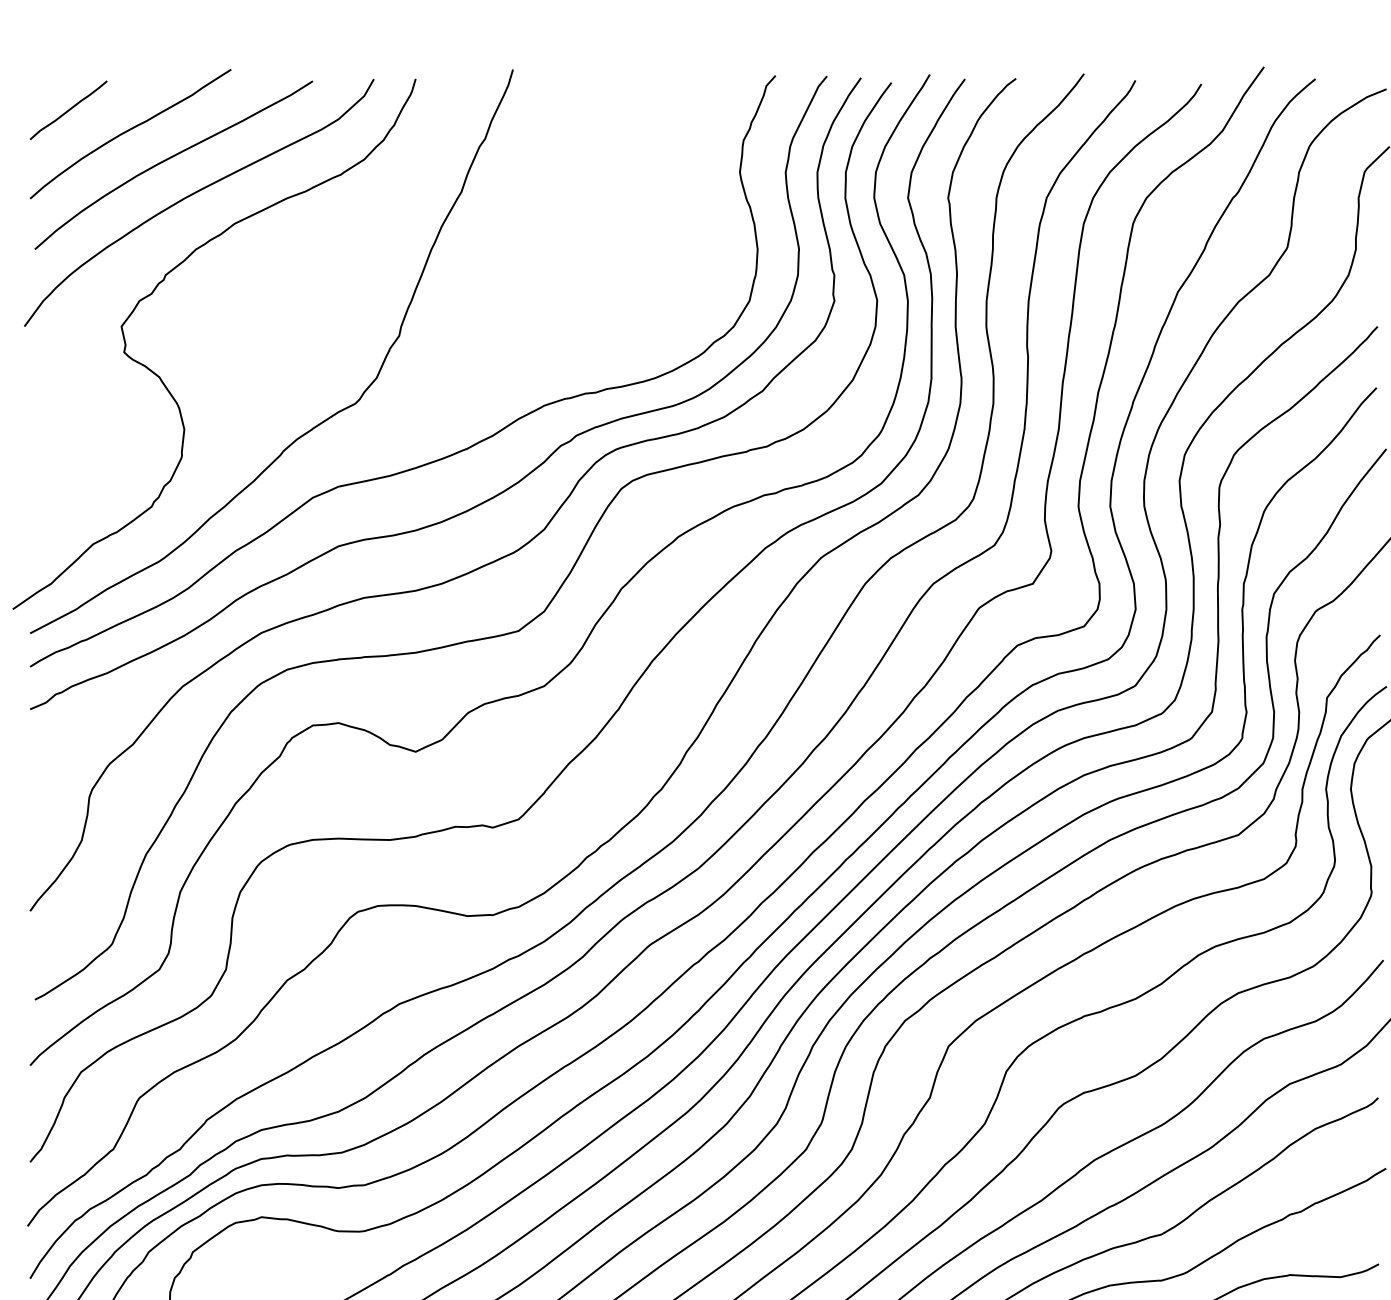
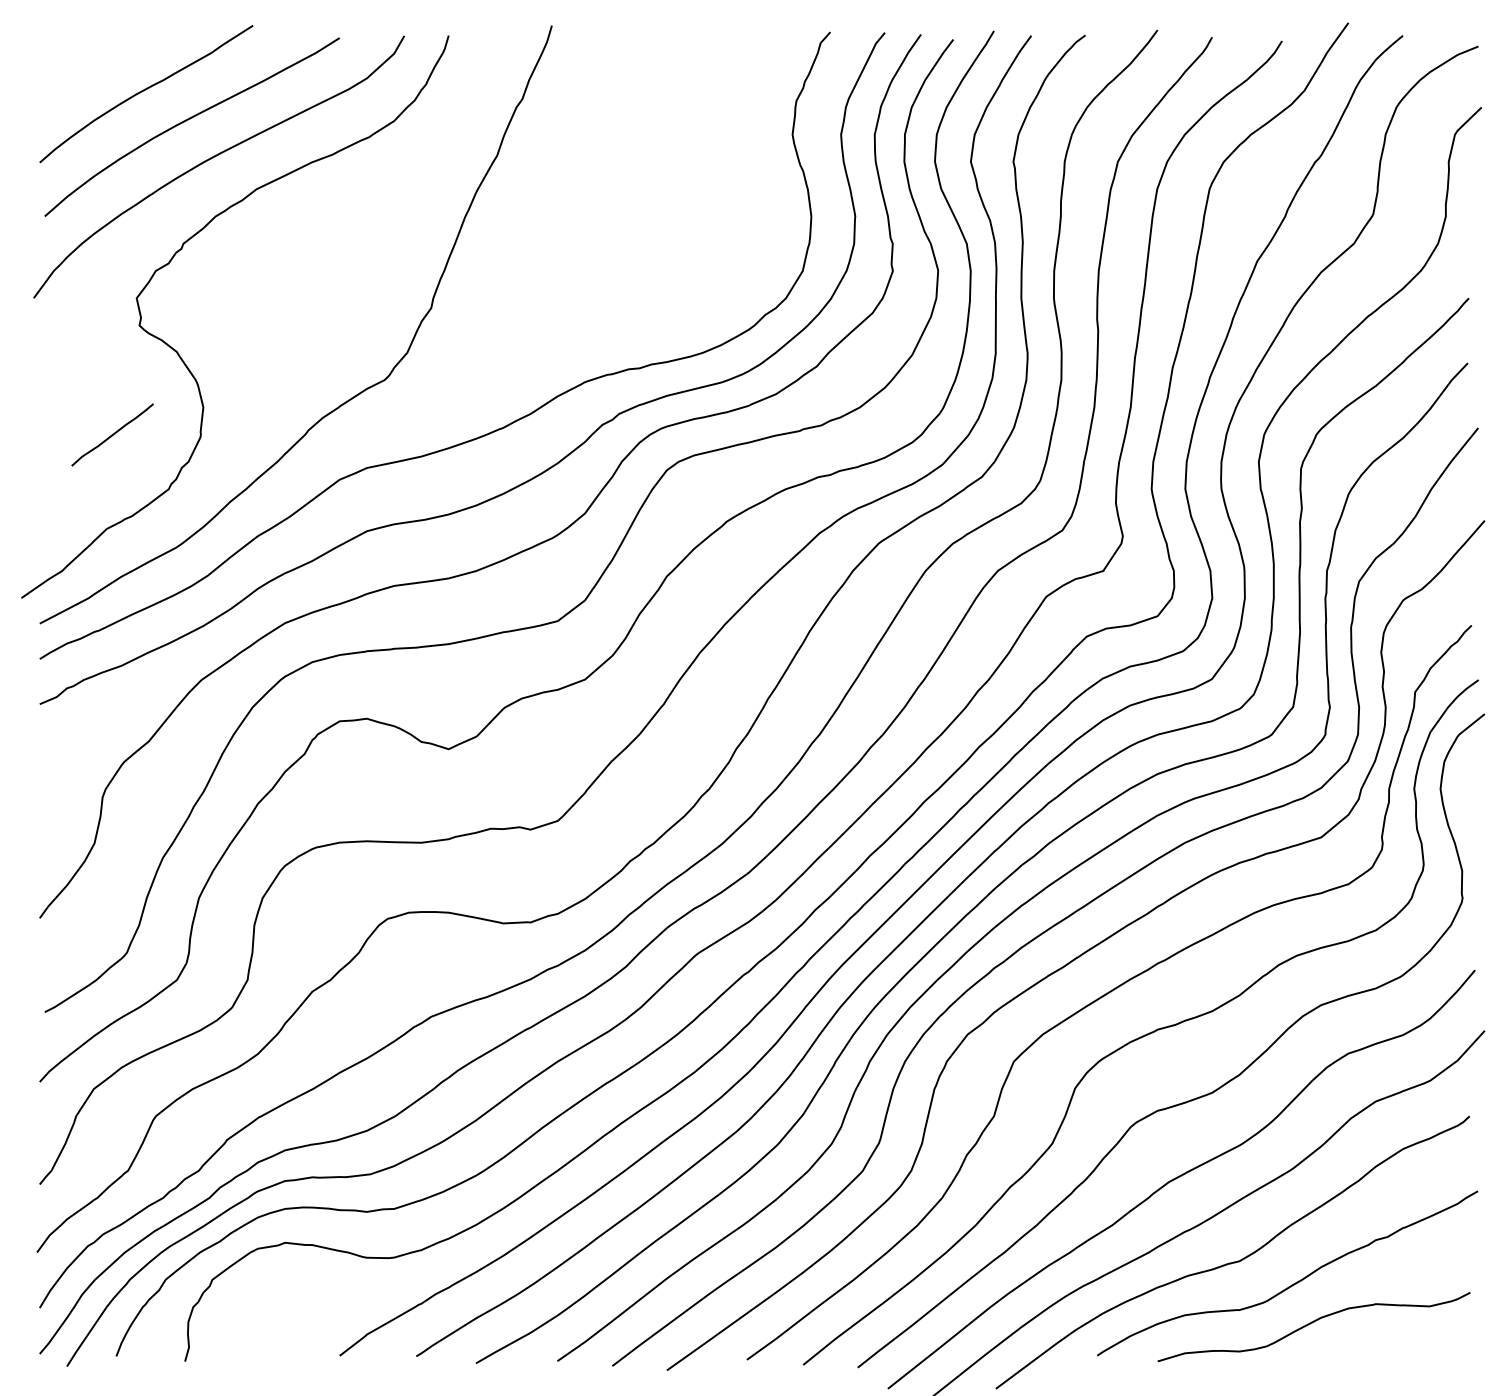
curve: (68, 109) -> (112, 434), moved

